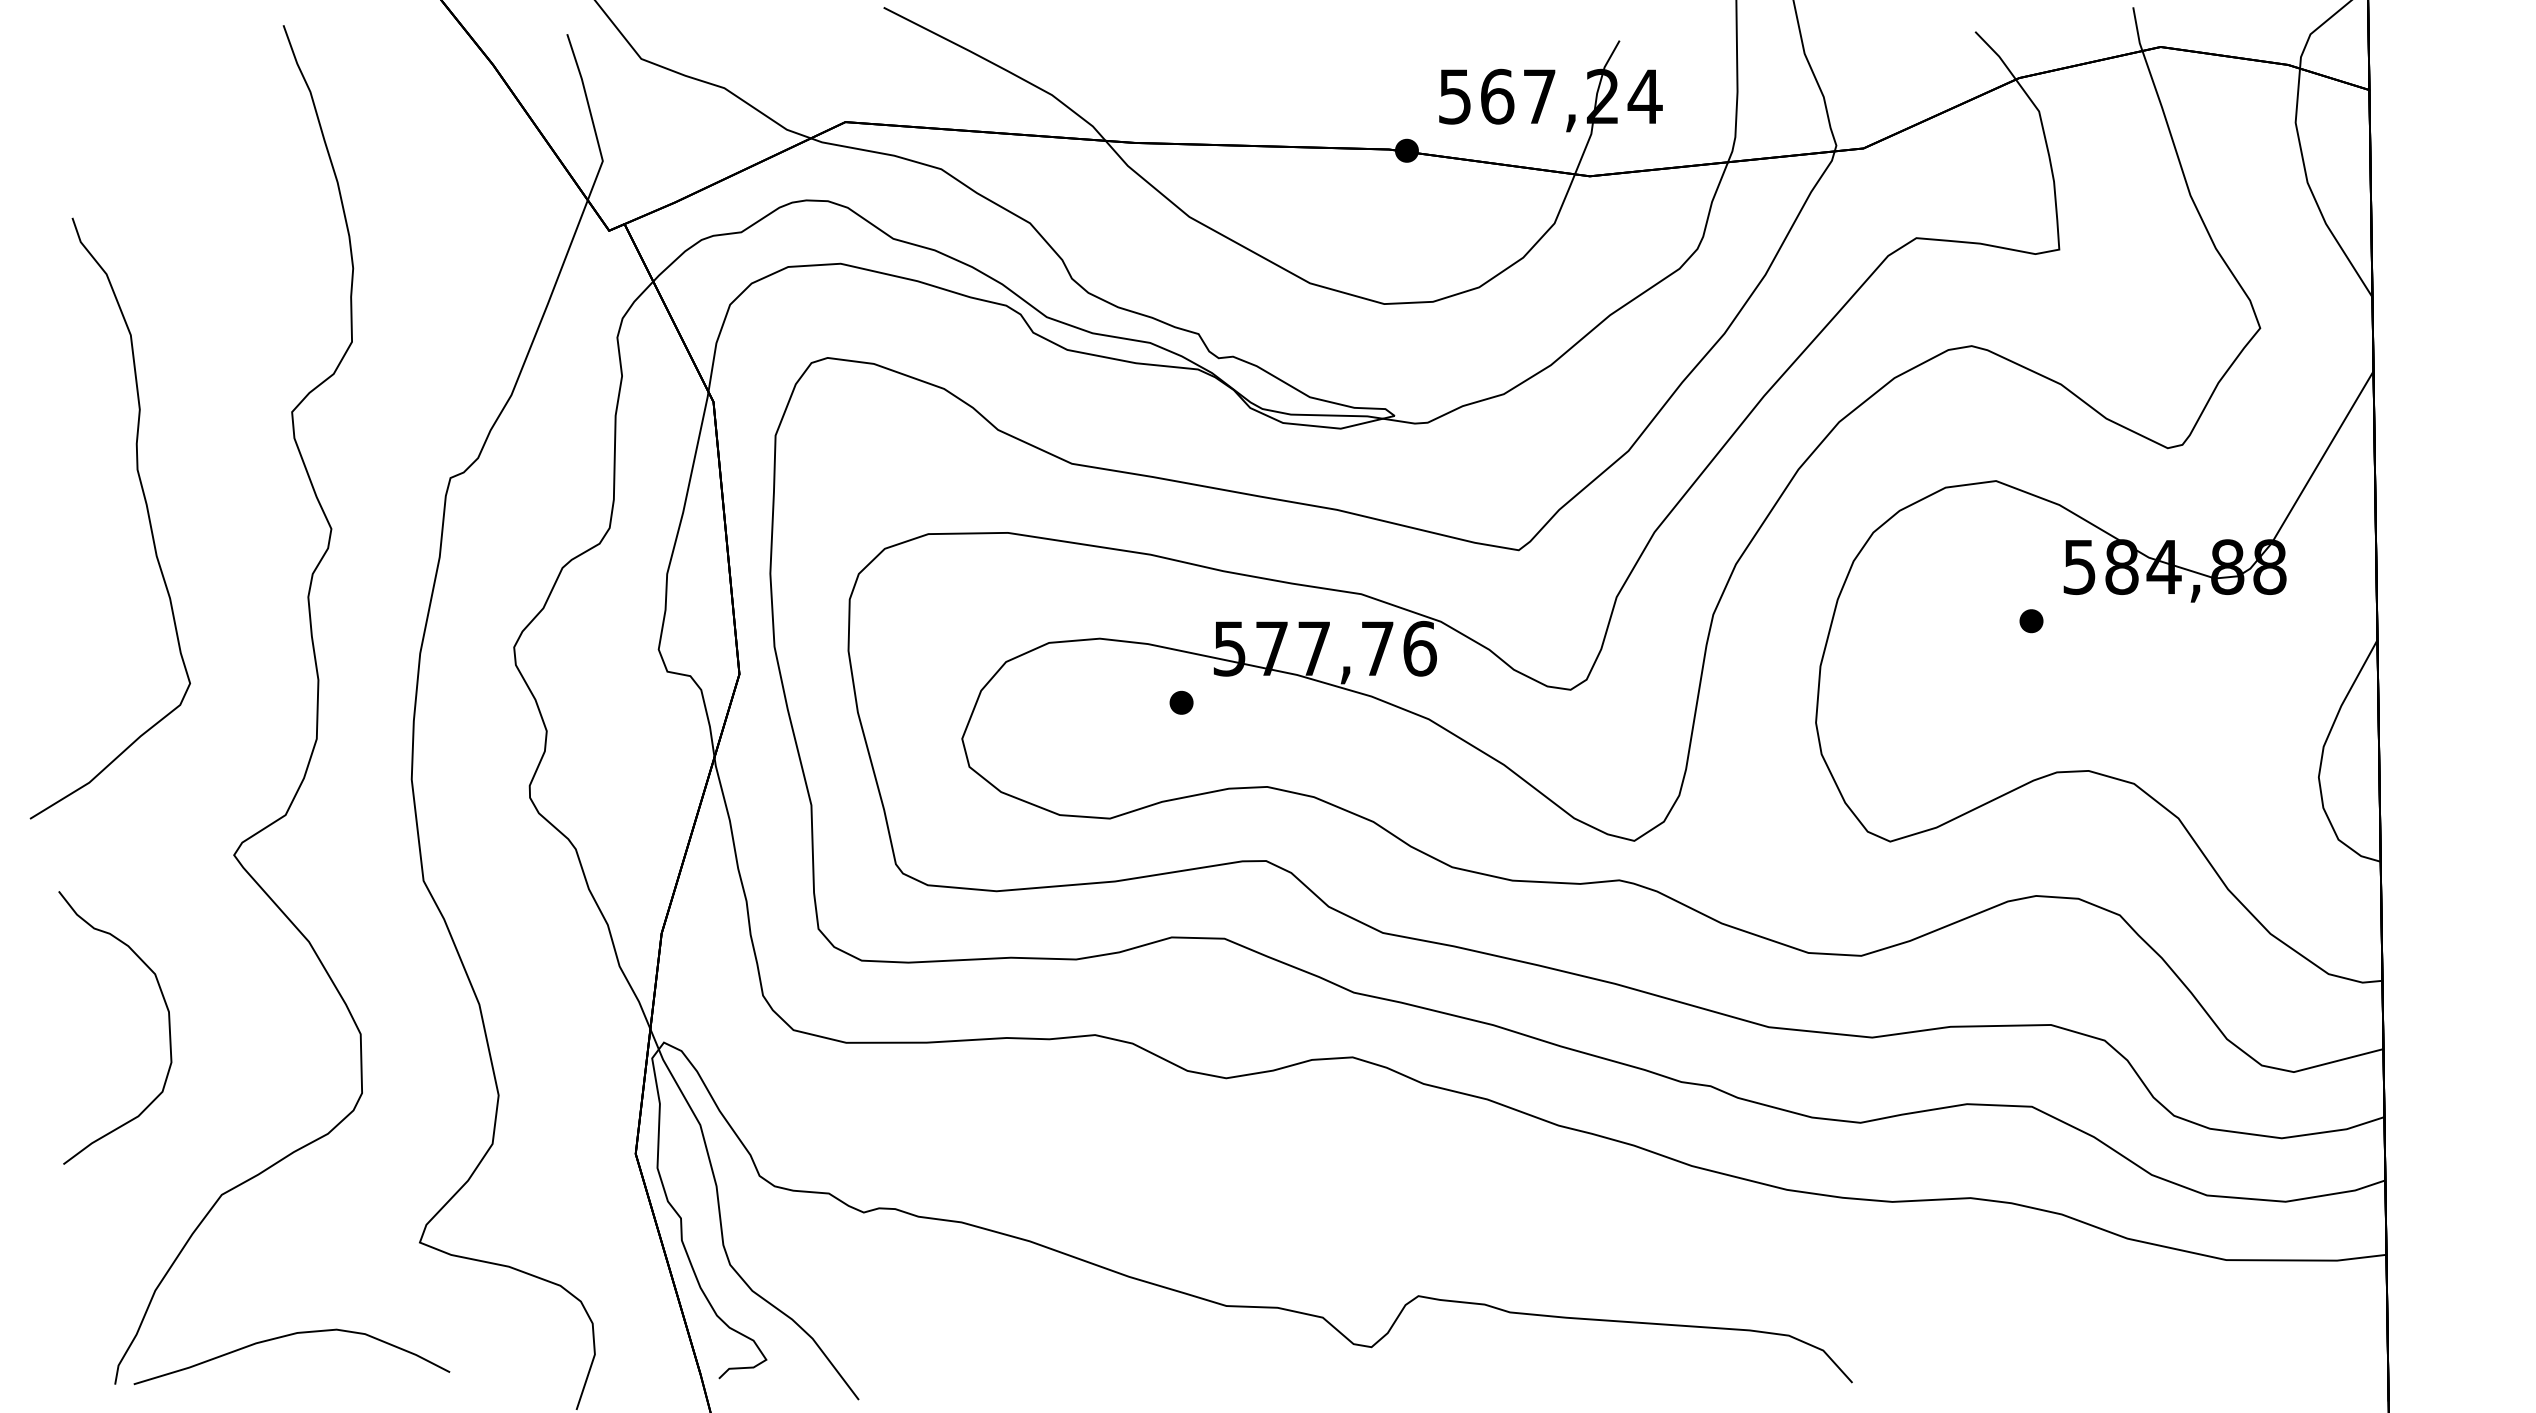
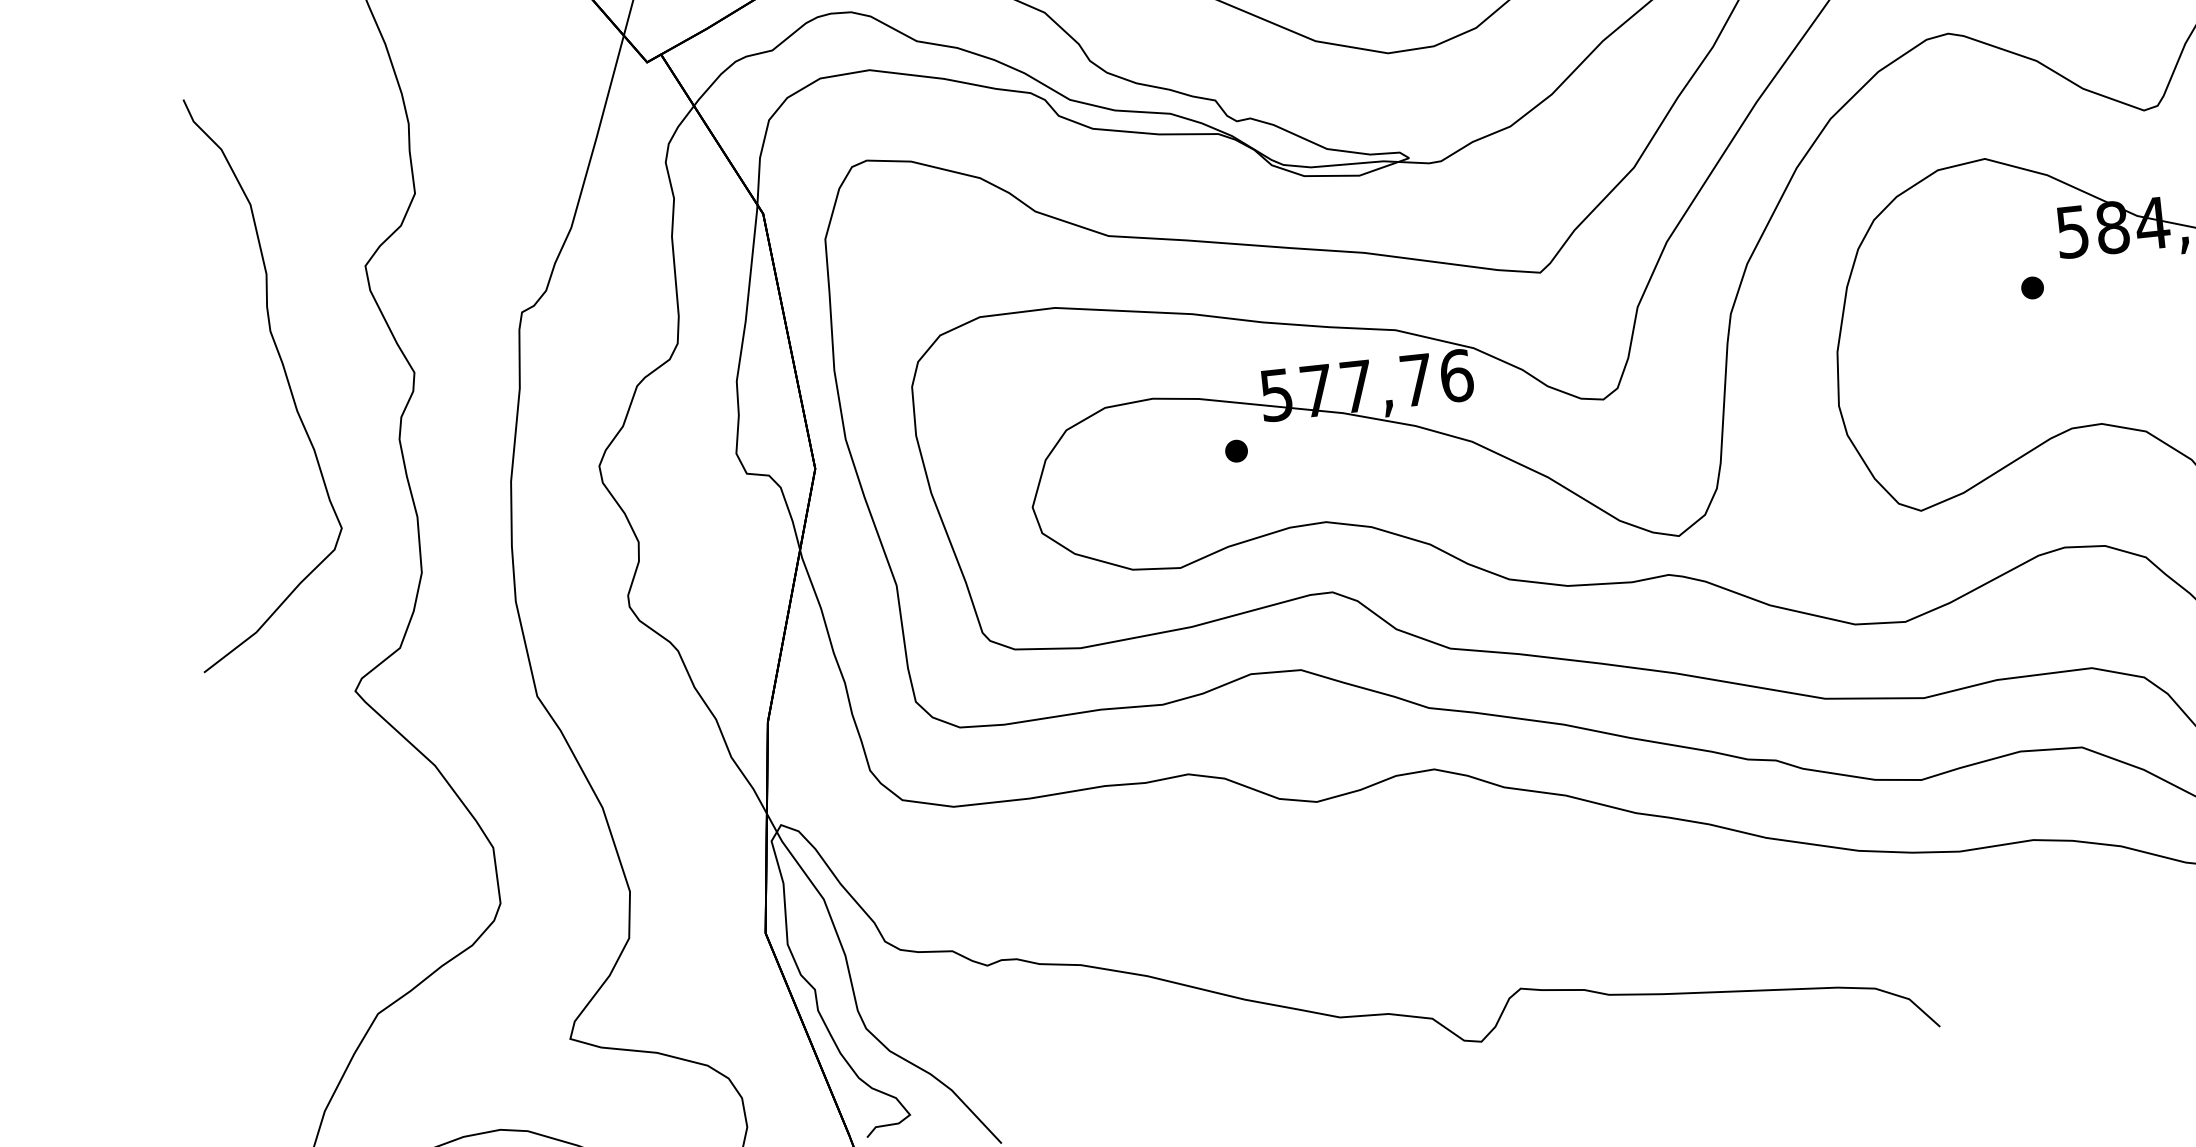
curve: (146, 510) -> (283, 369), moved
curve: (168, 1027) -> (310, 860), removed

